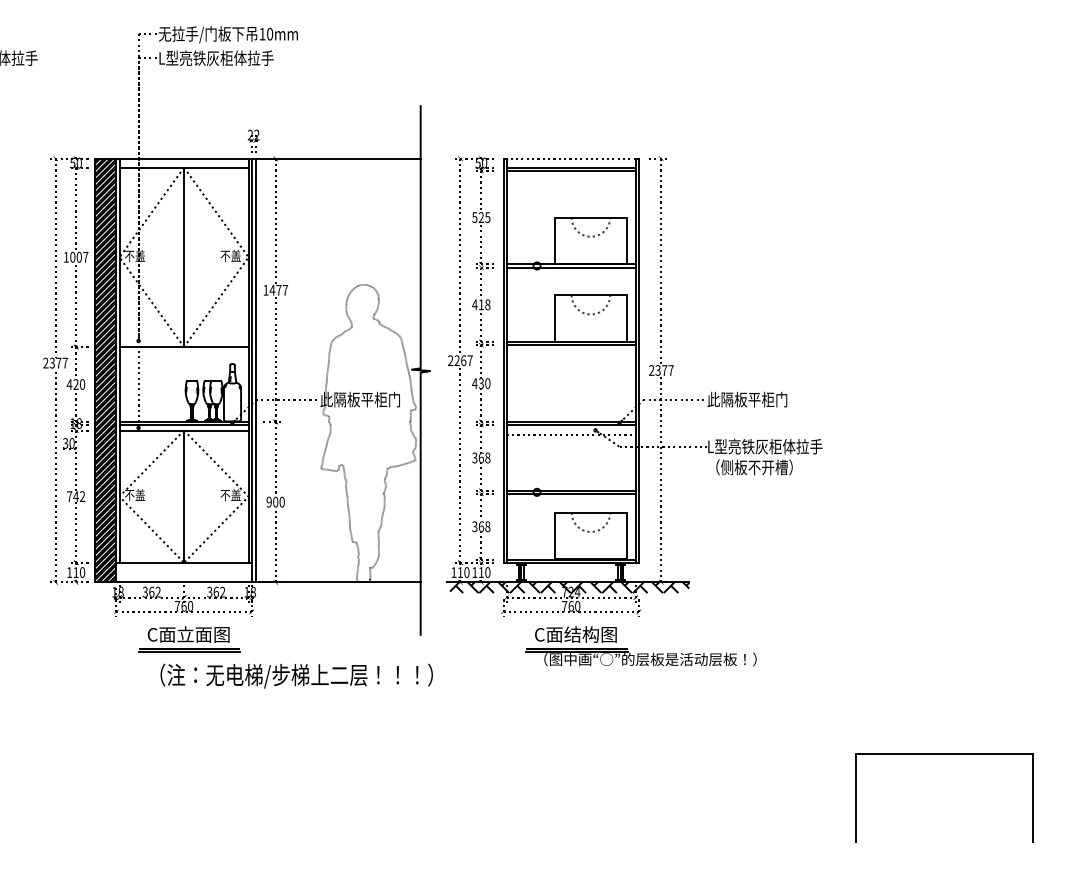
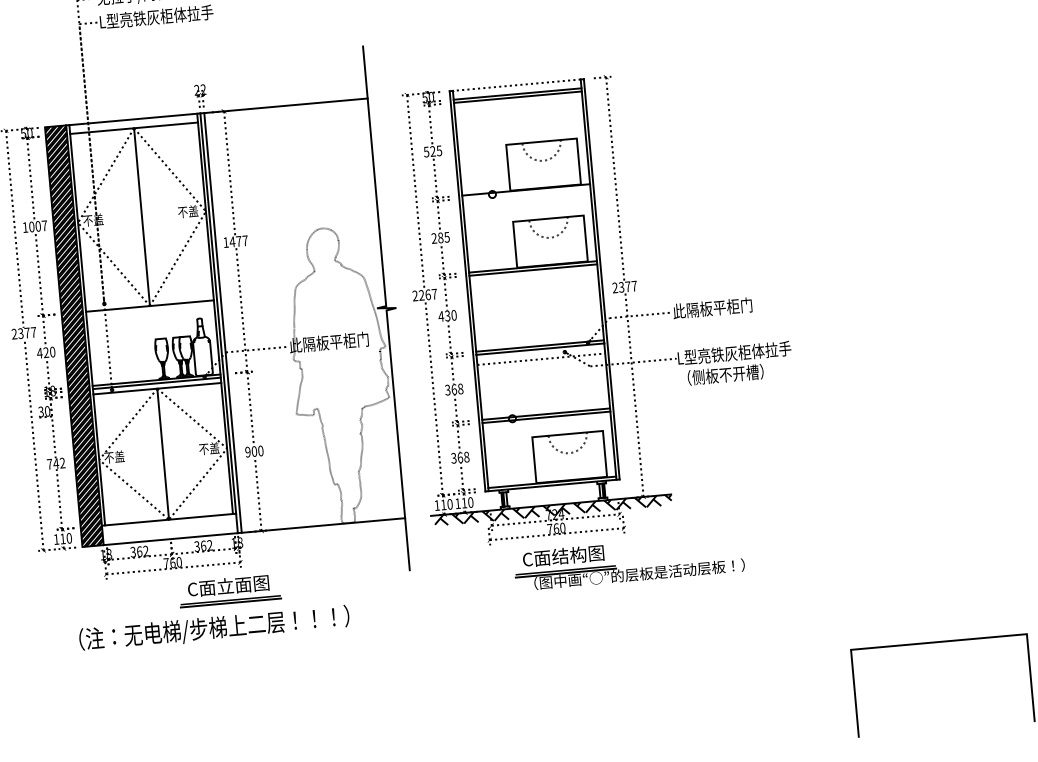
line: (570, 267) -> (525, 193), removed
text: (481, 304) -> (440, 237), 418 -> 285
part: (189, 639) -> (229, 590), moved
text: (296, 675) -> (214, 628), moved

